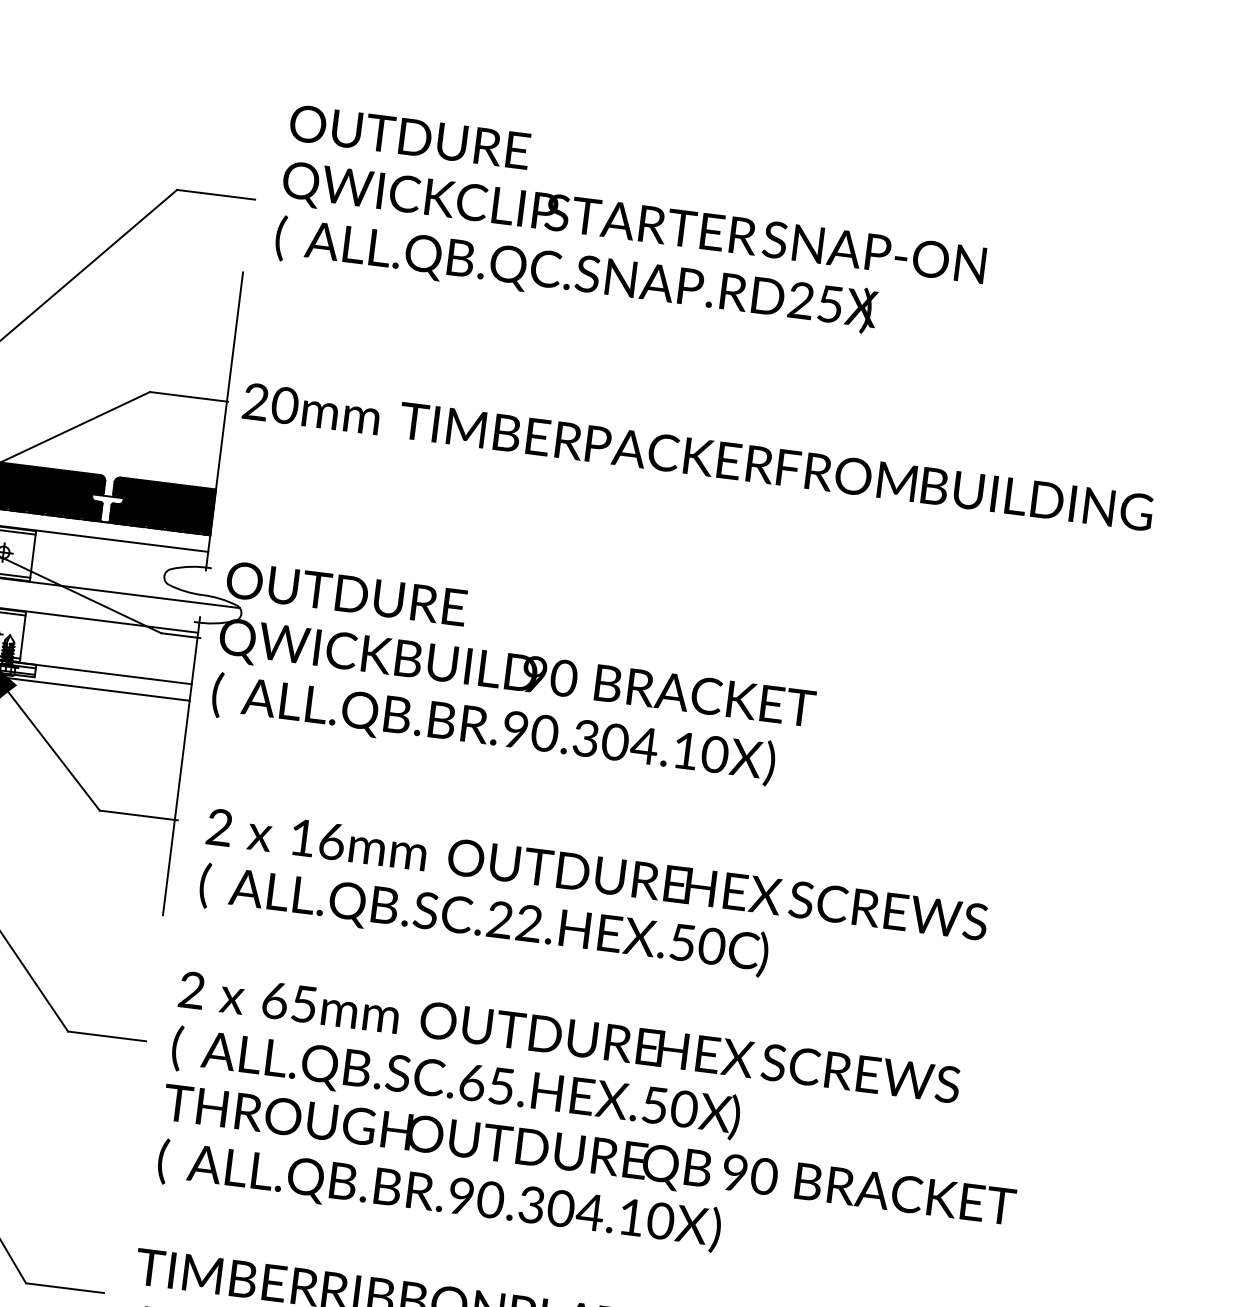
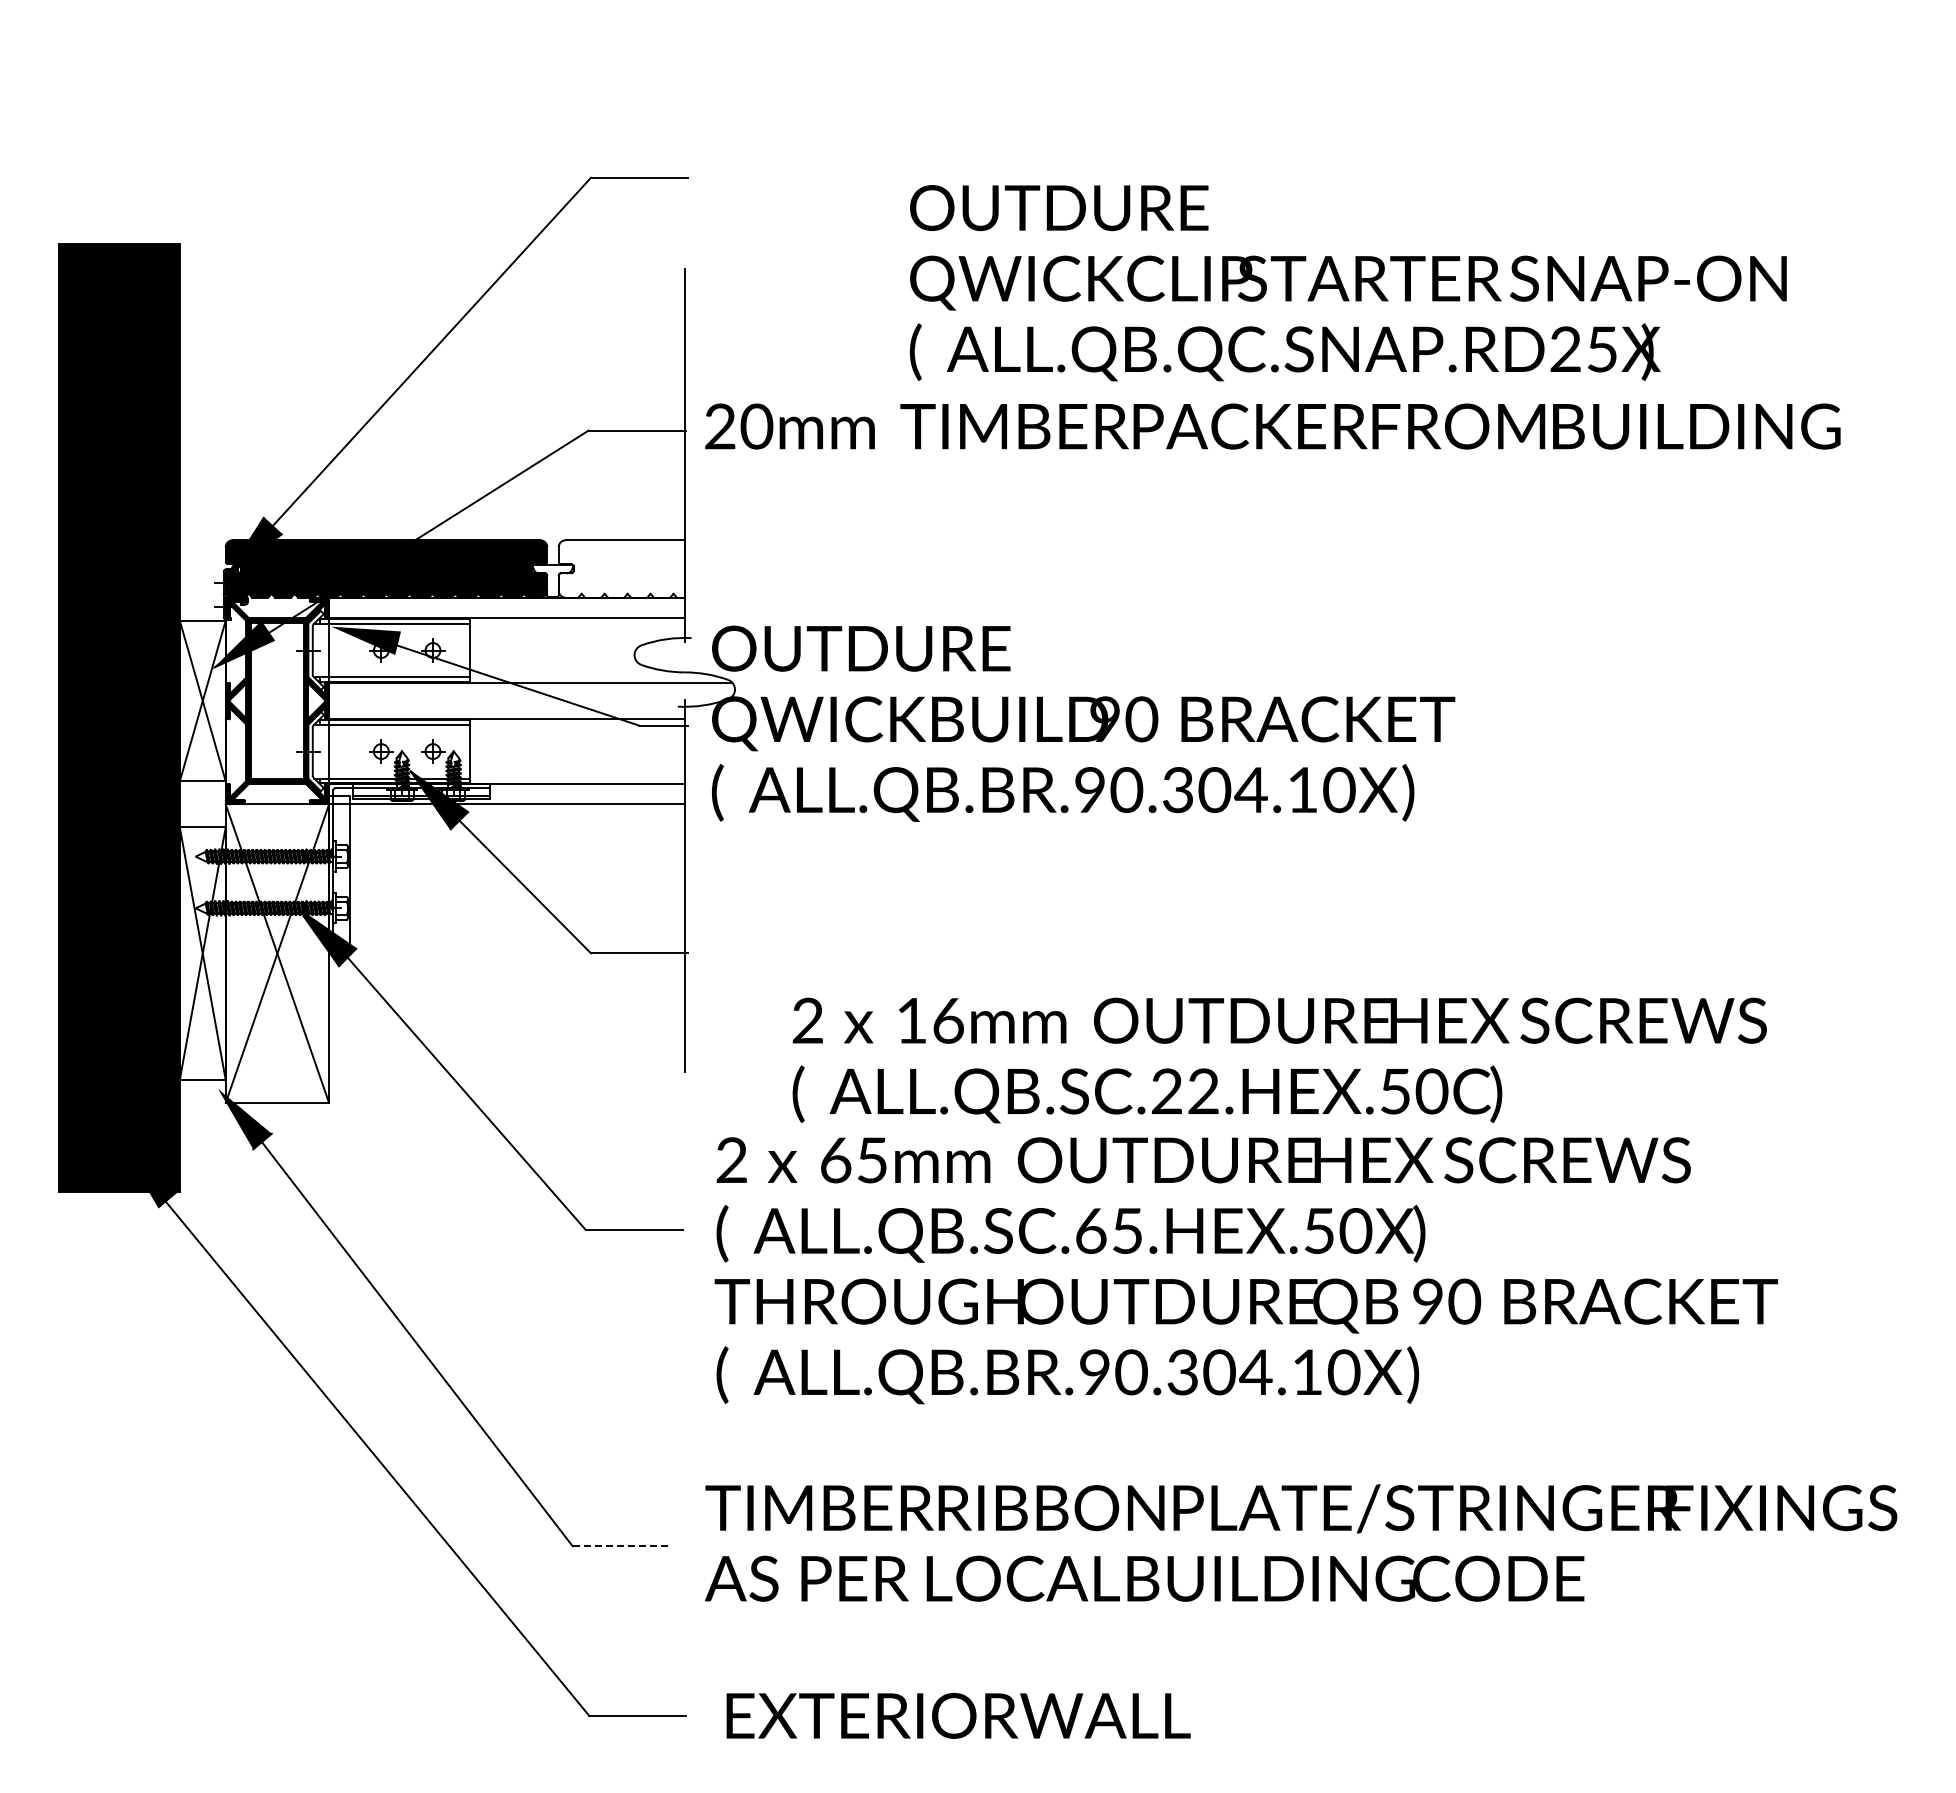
text: (633, 226) -> (1348, 283), moved
fill: (162, 505) -> (621, 568), removed
text: (593, 906) -> (1279, 1060), moved
line: (65, 1288) -> (621, 1546), solid -> dashed

